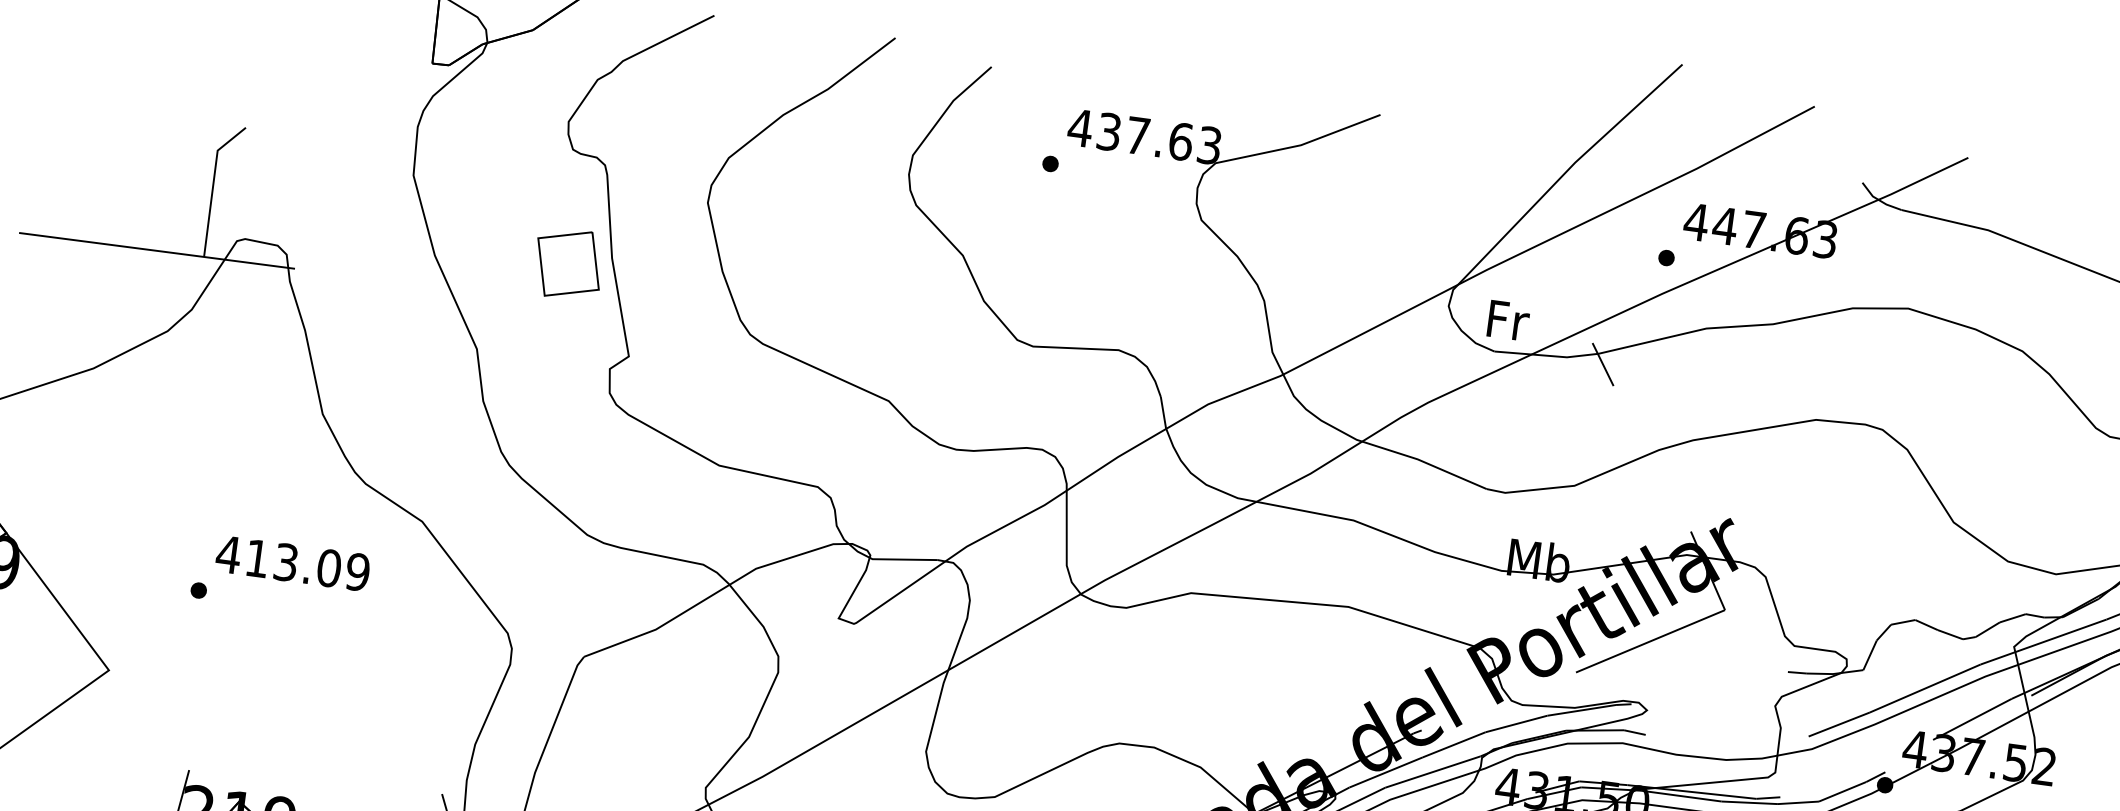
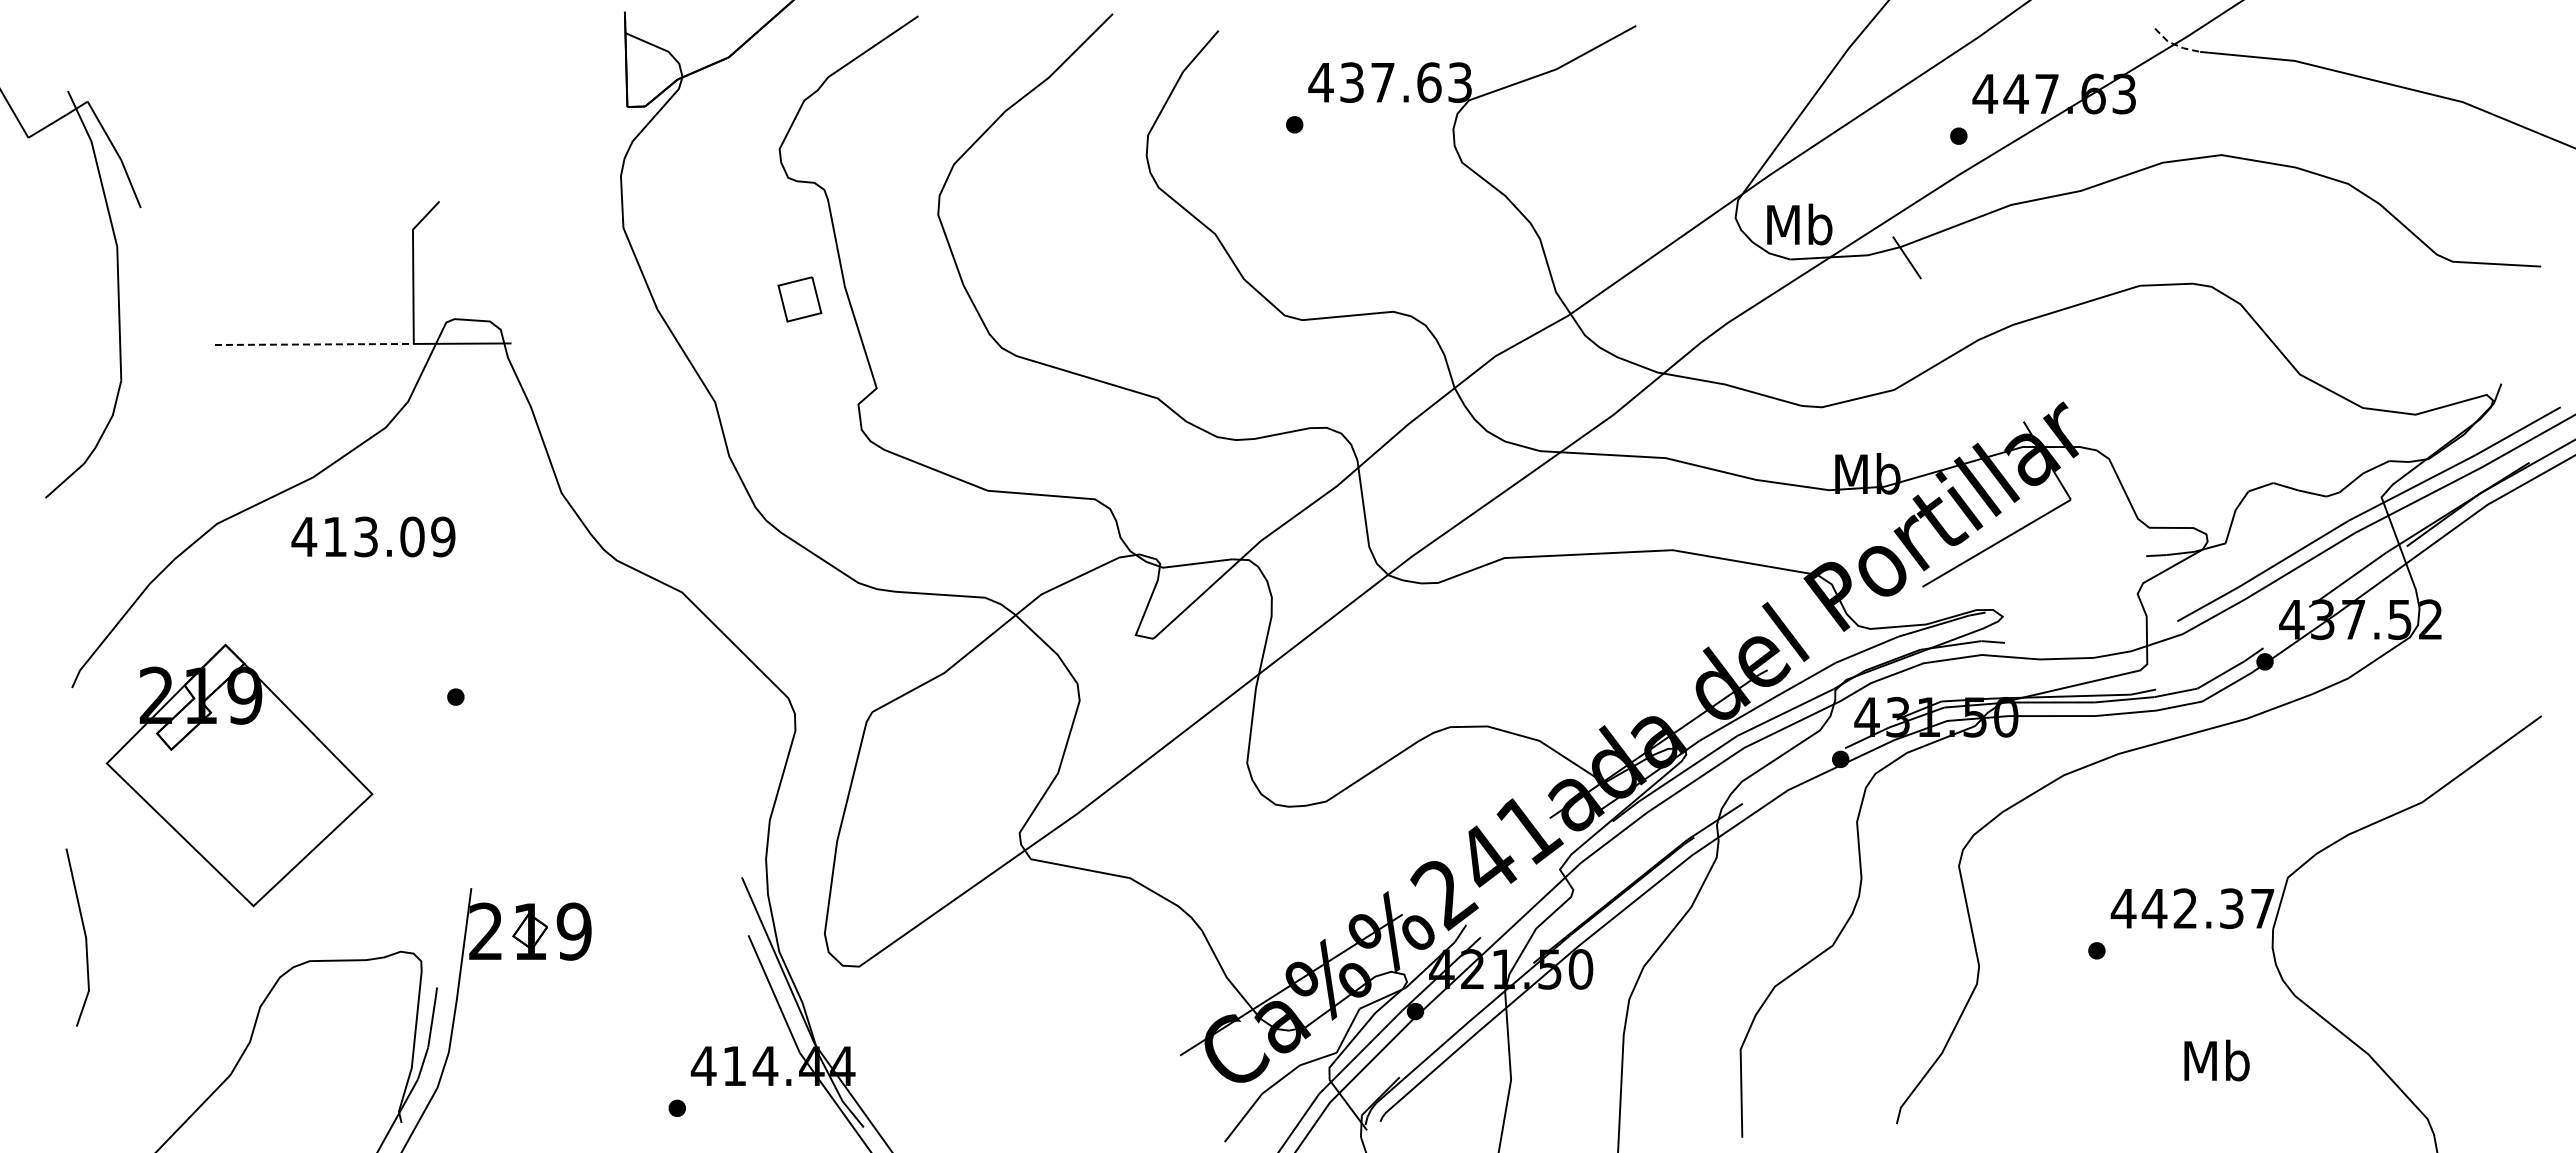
line: (1879, 200) -> (2175, 44), solid -> dashed
line: (111, 245) -> (314, 344), solid -> dashed
part: (568, 264) -> (799, 299), size x0.6
text: (1507, 320) -> (1799, 224), Fr -> Mb
text: (293, 562) -> (373, 536), moved

